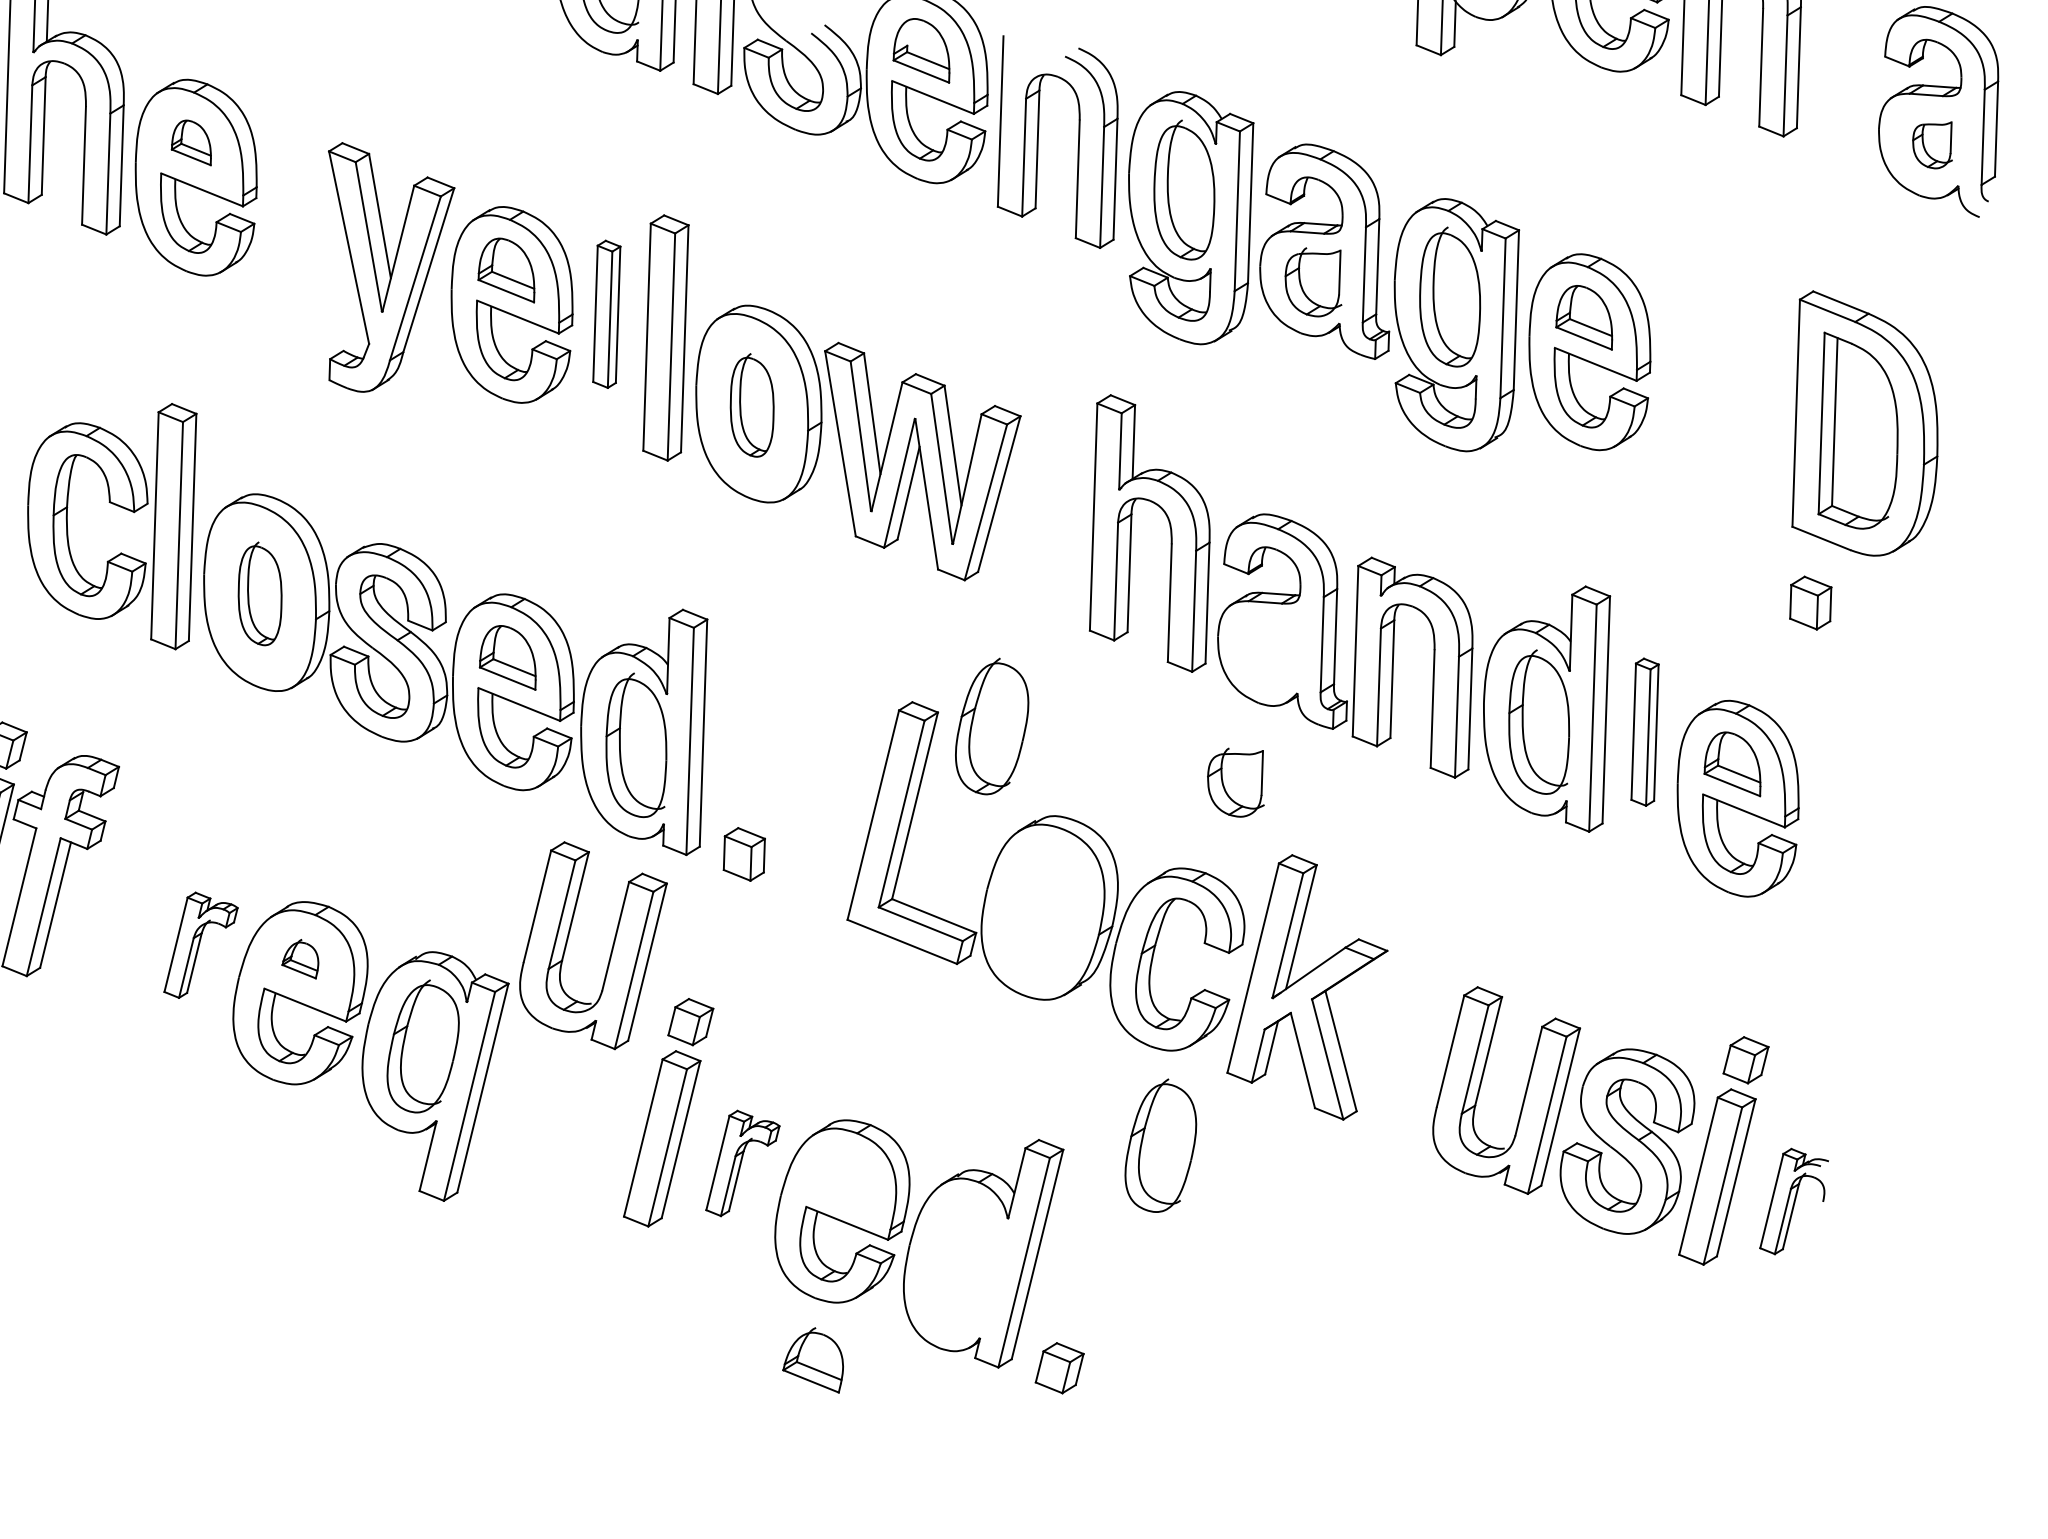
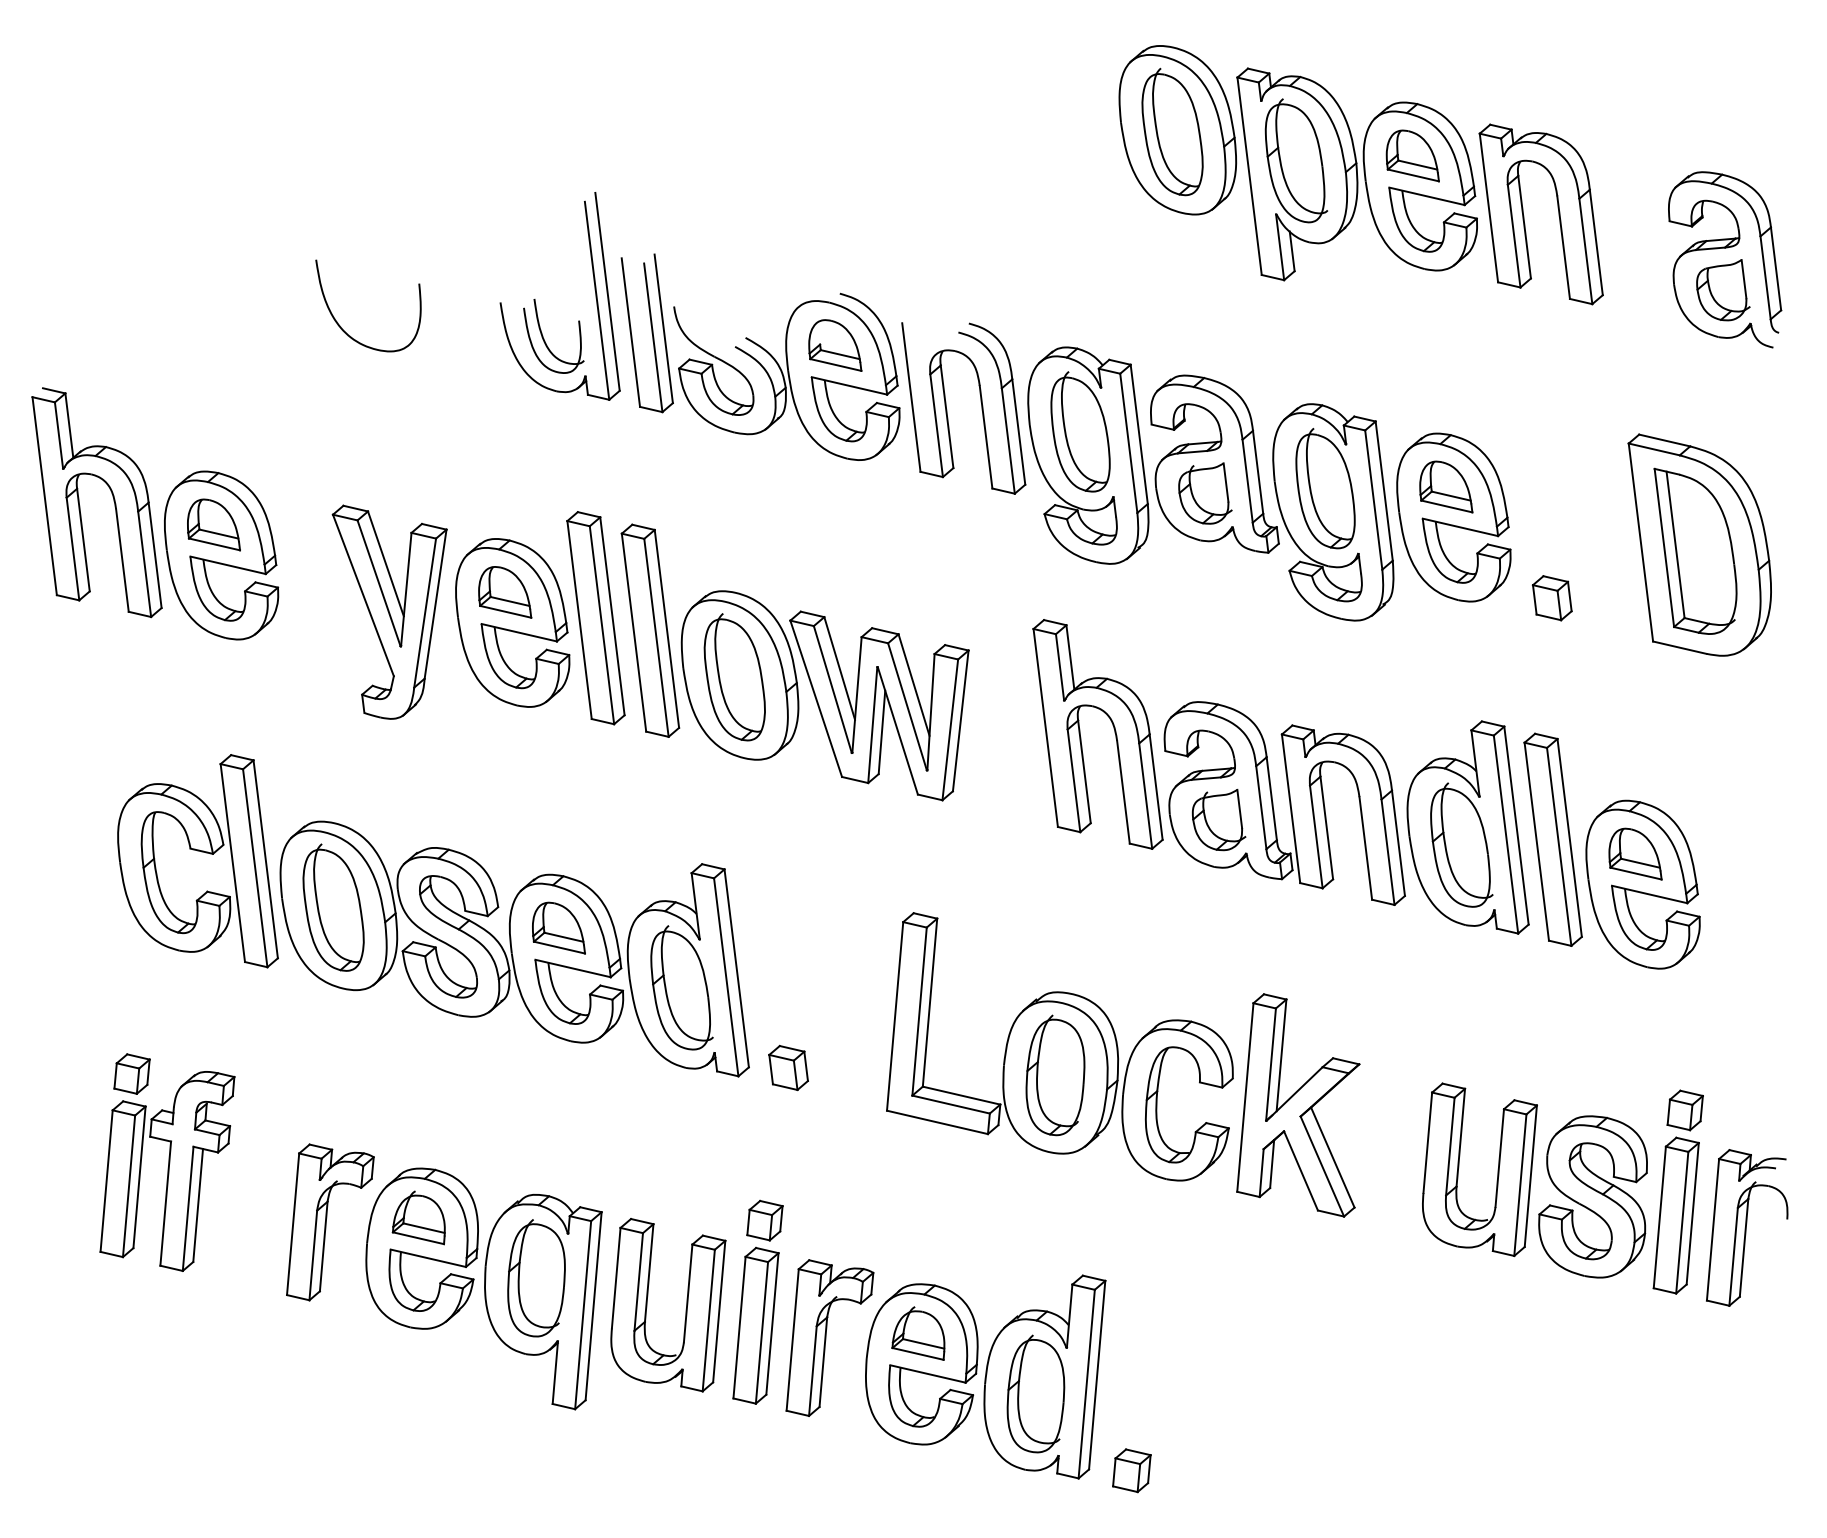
part: (192, 141) -> (213, 524), size x1.43
part: (1933, 144) -> (1723, 290), size x1.43
part: (606, 314) -> (595, 618), size x1.67
part: (752, 405) -> (734, 677), size x1.43
part: (260, 593) -> (333, 907), size x1.43
part: (1809, 603) -> (1551, 598), moved
part: (992, 726) -> (1055, 1075), moved
part: (1644, 731) -> (1552, 839), size x1.67
part: (1236, 781) -> (1218, 819), moved
part: (201, 947) -> (330, 1222), size x1.67
part: (609, 953) -> (685, 1309), moved
part: (301, 957) -> (418, 1217), size x1.67
part: (1161, 1145) -> (1035, 1393), moved
part: (742, 1164) -> (829, 1337), size x1.67
part: (1795, 1202) -> (1747, 1227), size x1.67
part: (815, 1358) -> (918, 1333), moved

